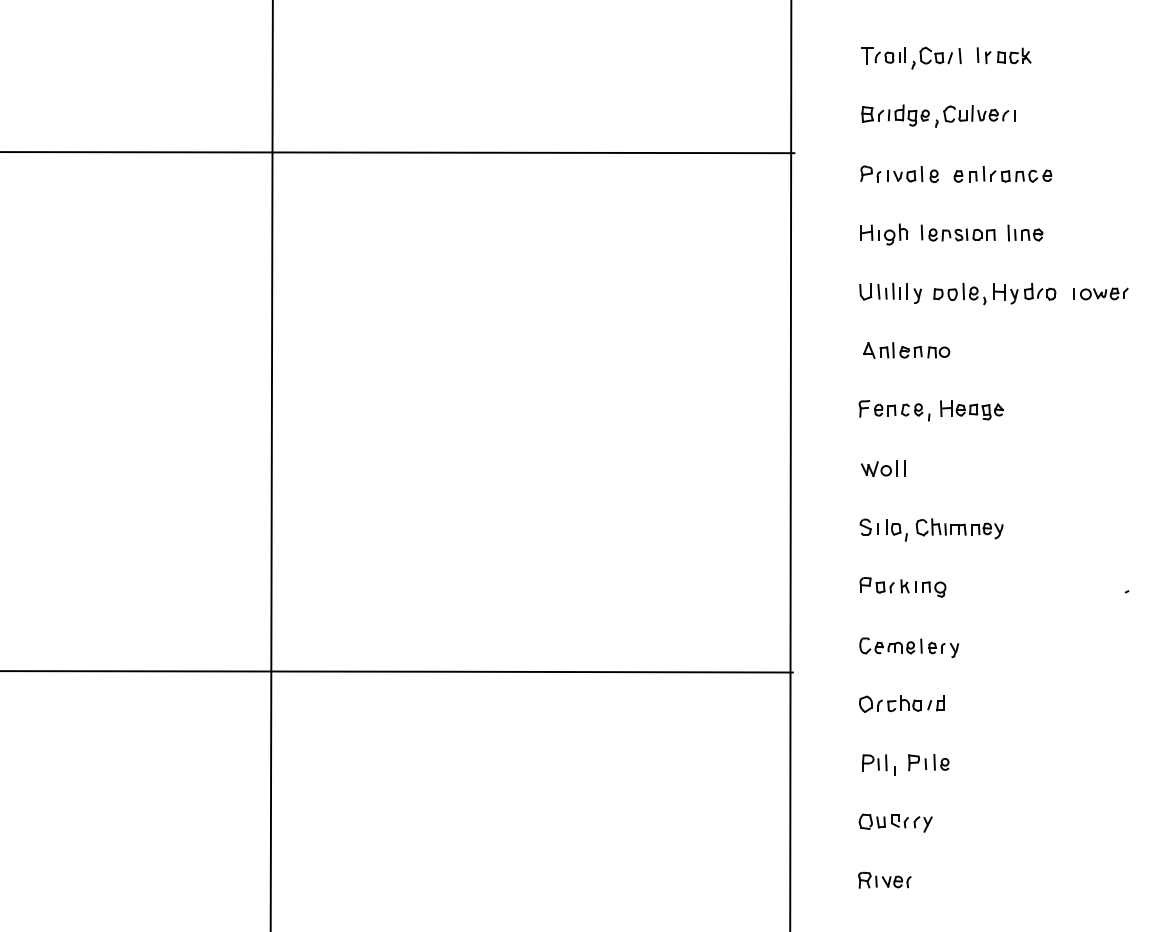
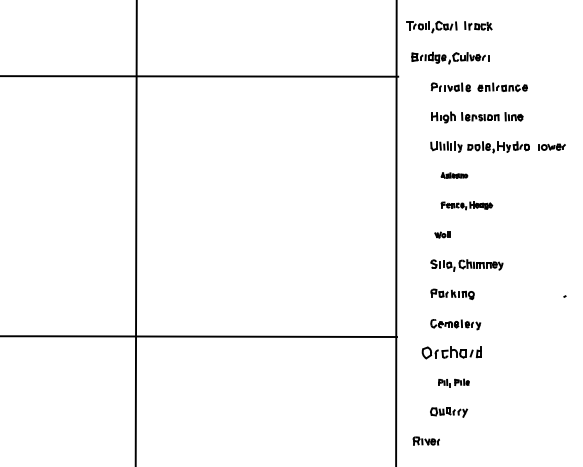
part: (946, 57) -> (449, 26), moved
part: (938, 114) -> (450, 57), moved
part: (906, 350) -> (454, 175), size x0.6
part: (930, 410) -> (466, 205), size x0.7
part: (882, 467) -> (442, 234), size x0.7
part: (900, 703) -> (451, 352), size x1.4
part: (904, 763) -> (453, 382), size x0.7
part: (882, 878) -> (425, 440), moved

